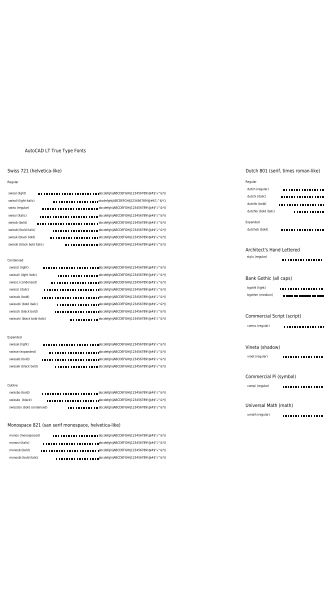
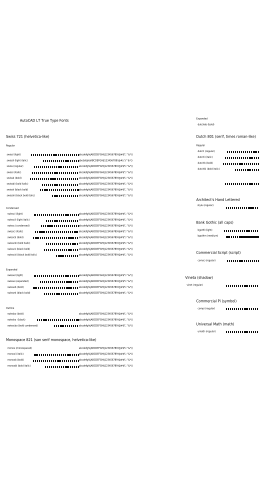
text: (255, 225) -> (204, 121), moved
text: (262, 350) -> (198, 280), moved
line: (69, 393) -> (55, 314), removed
line: (75, 436) -> (60, 348), removed

